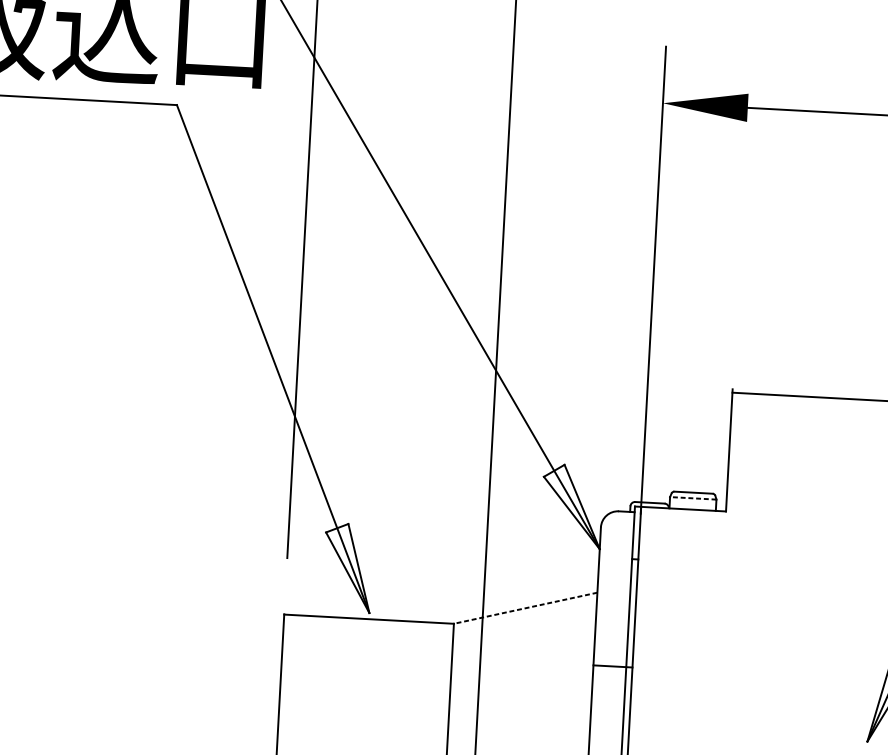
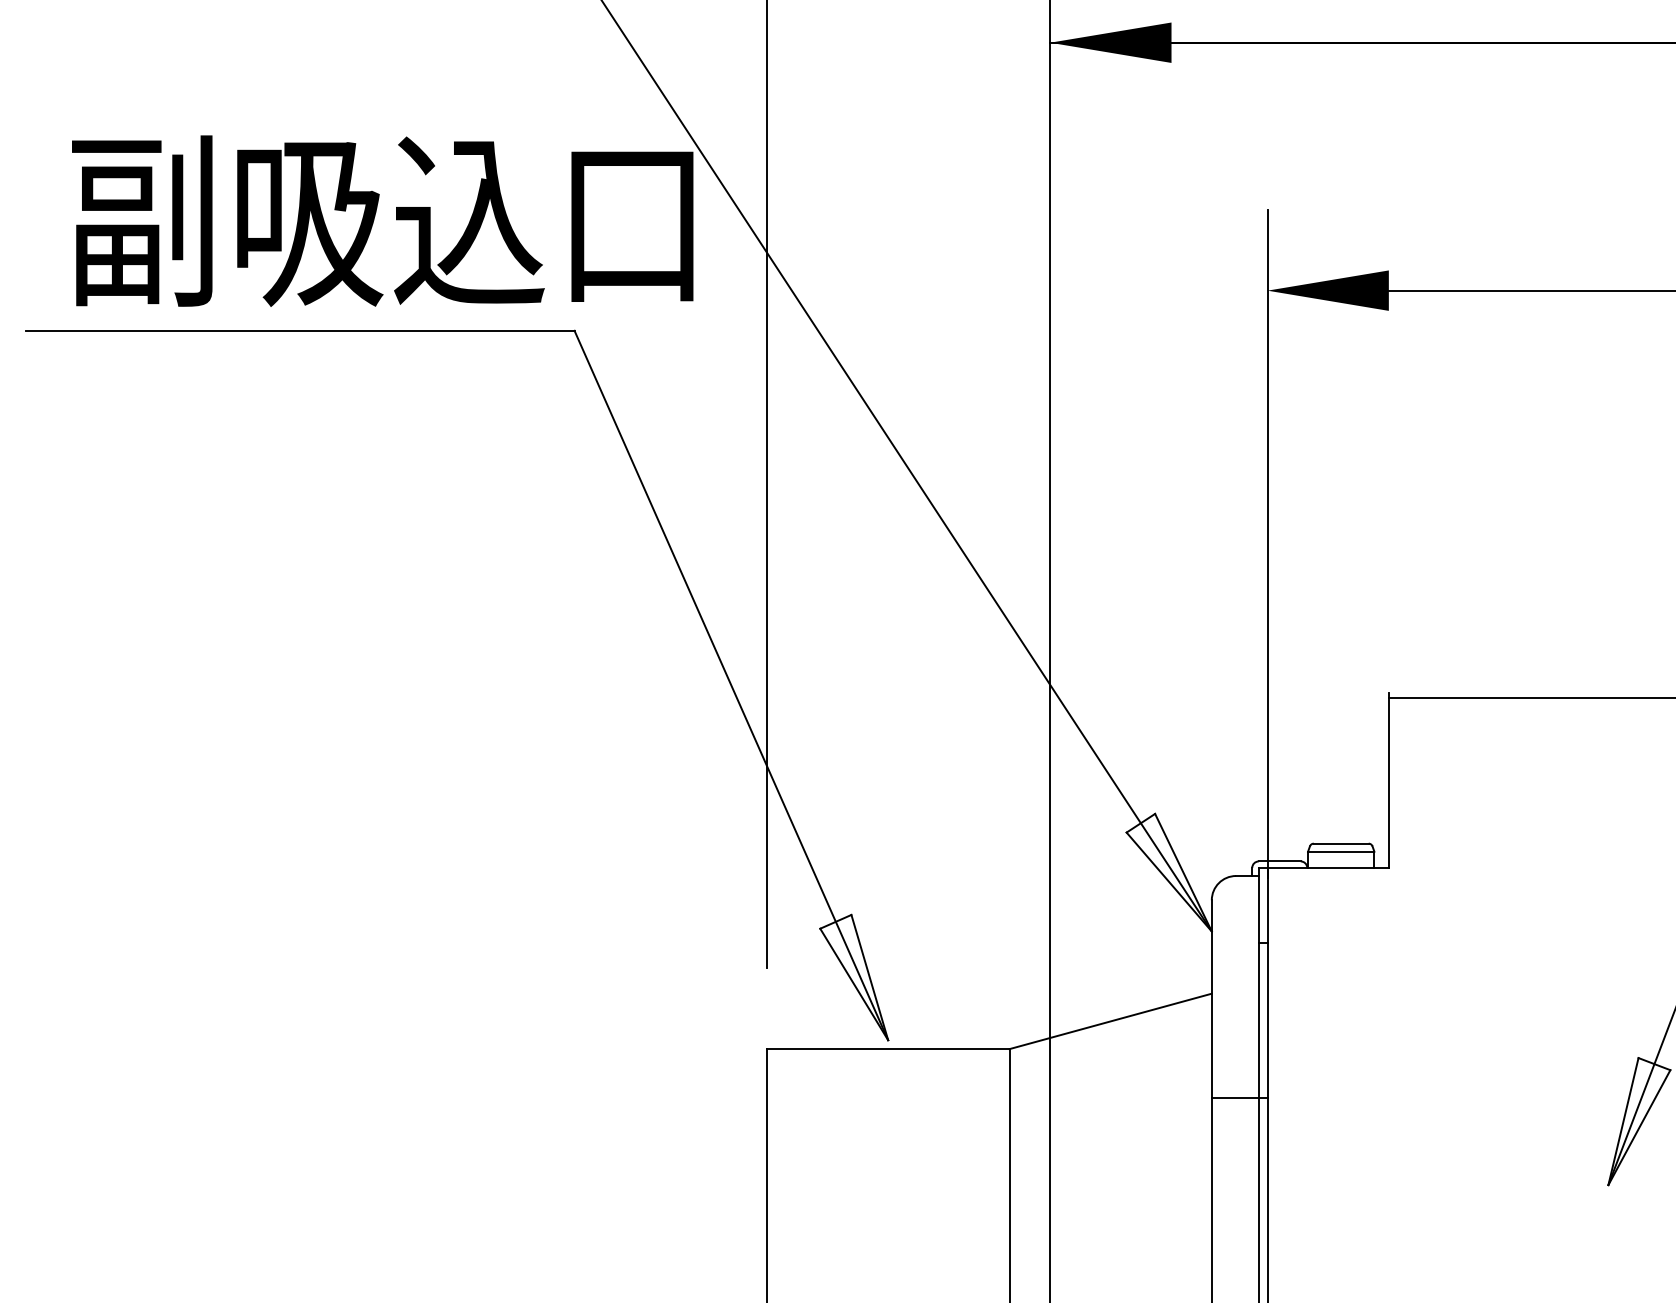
line: (692, 498) -> (1340, 851), dashed -> solid
line: (525, 608) -> (1110, 1021), dashed -> solid

